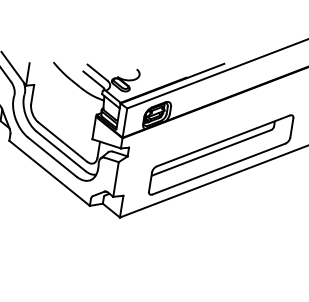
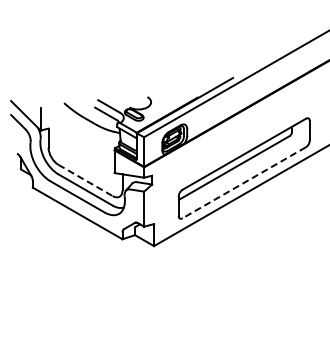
line: (62, 142) -> (85, 180), solid -> dashed
line: (219, 168) -> (244, 182), solid -> dashed

